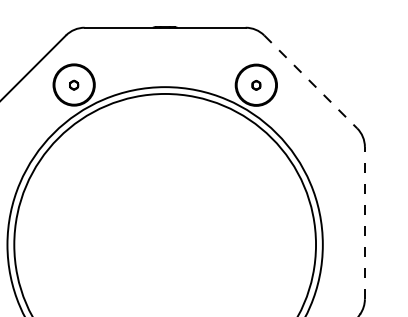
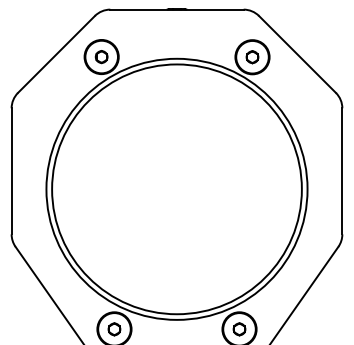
line: (310, 81) -> (297, 54), dashed -> solid
part: (73, 85) -> (101, 57), size x1.67
part: (256, 85) -> (252, 57), size x1.67
line: (365, 222) -> (342, 170), dashed -> solid

